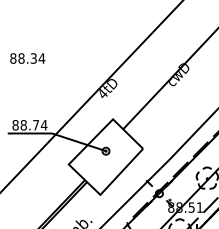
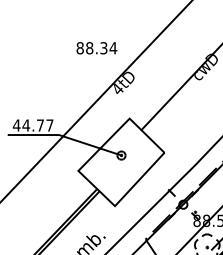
text: (27, 58) -> (96, 48), moved
text: (29, 125) -> (32, 125), 88.74 -> 44.77

